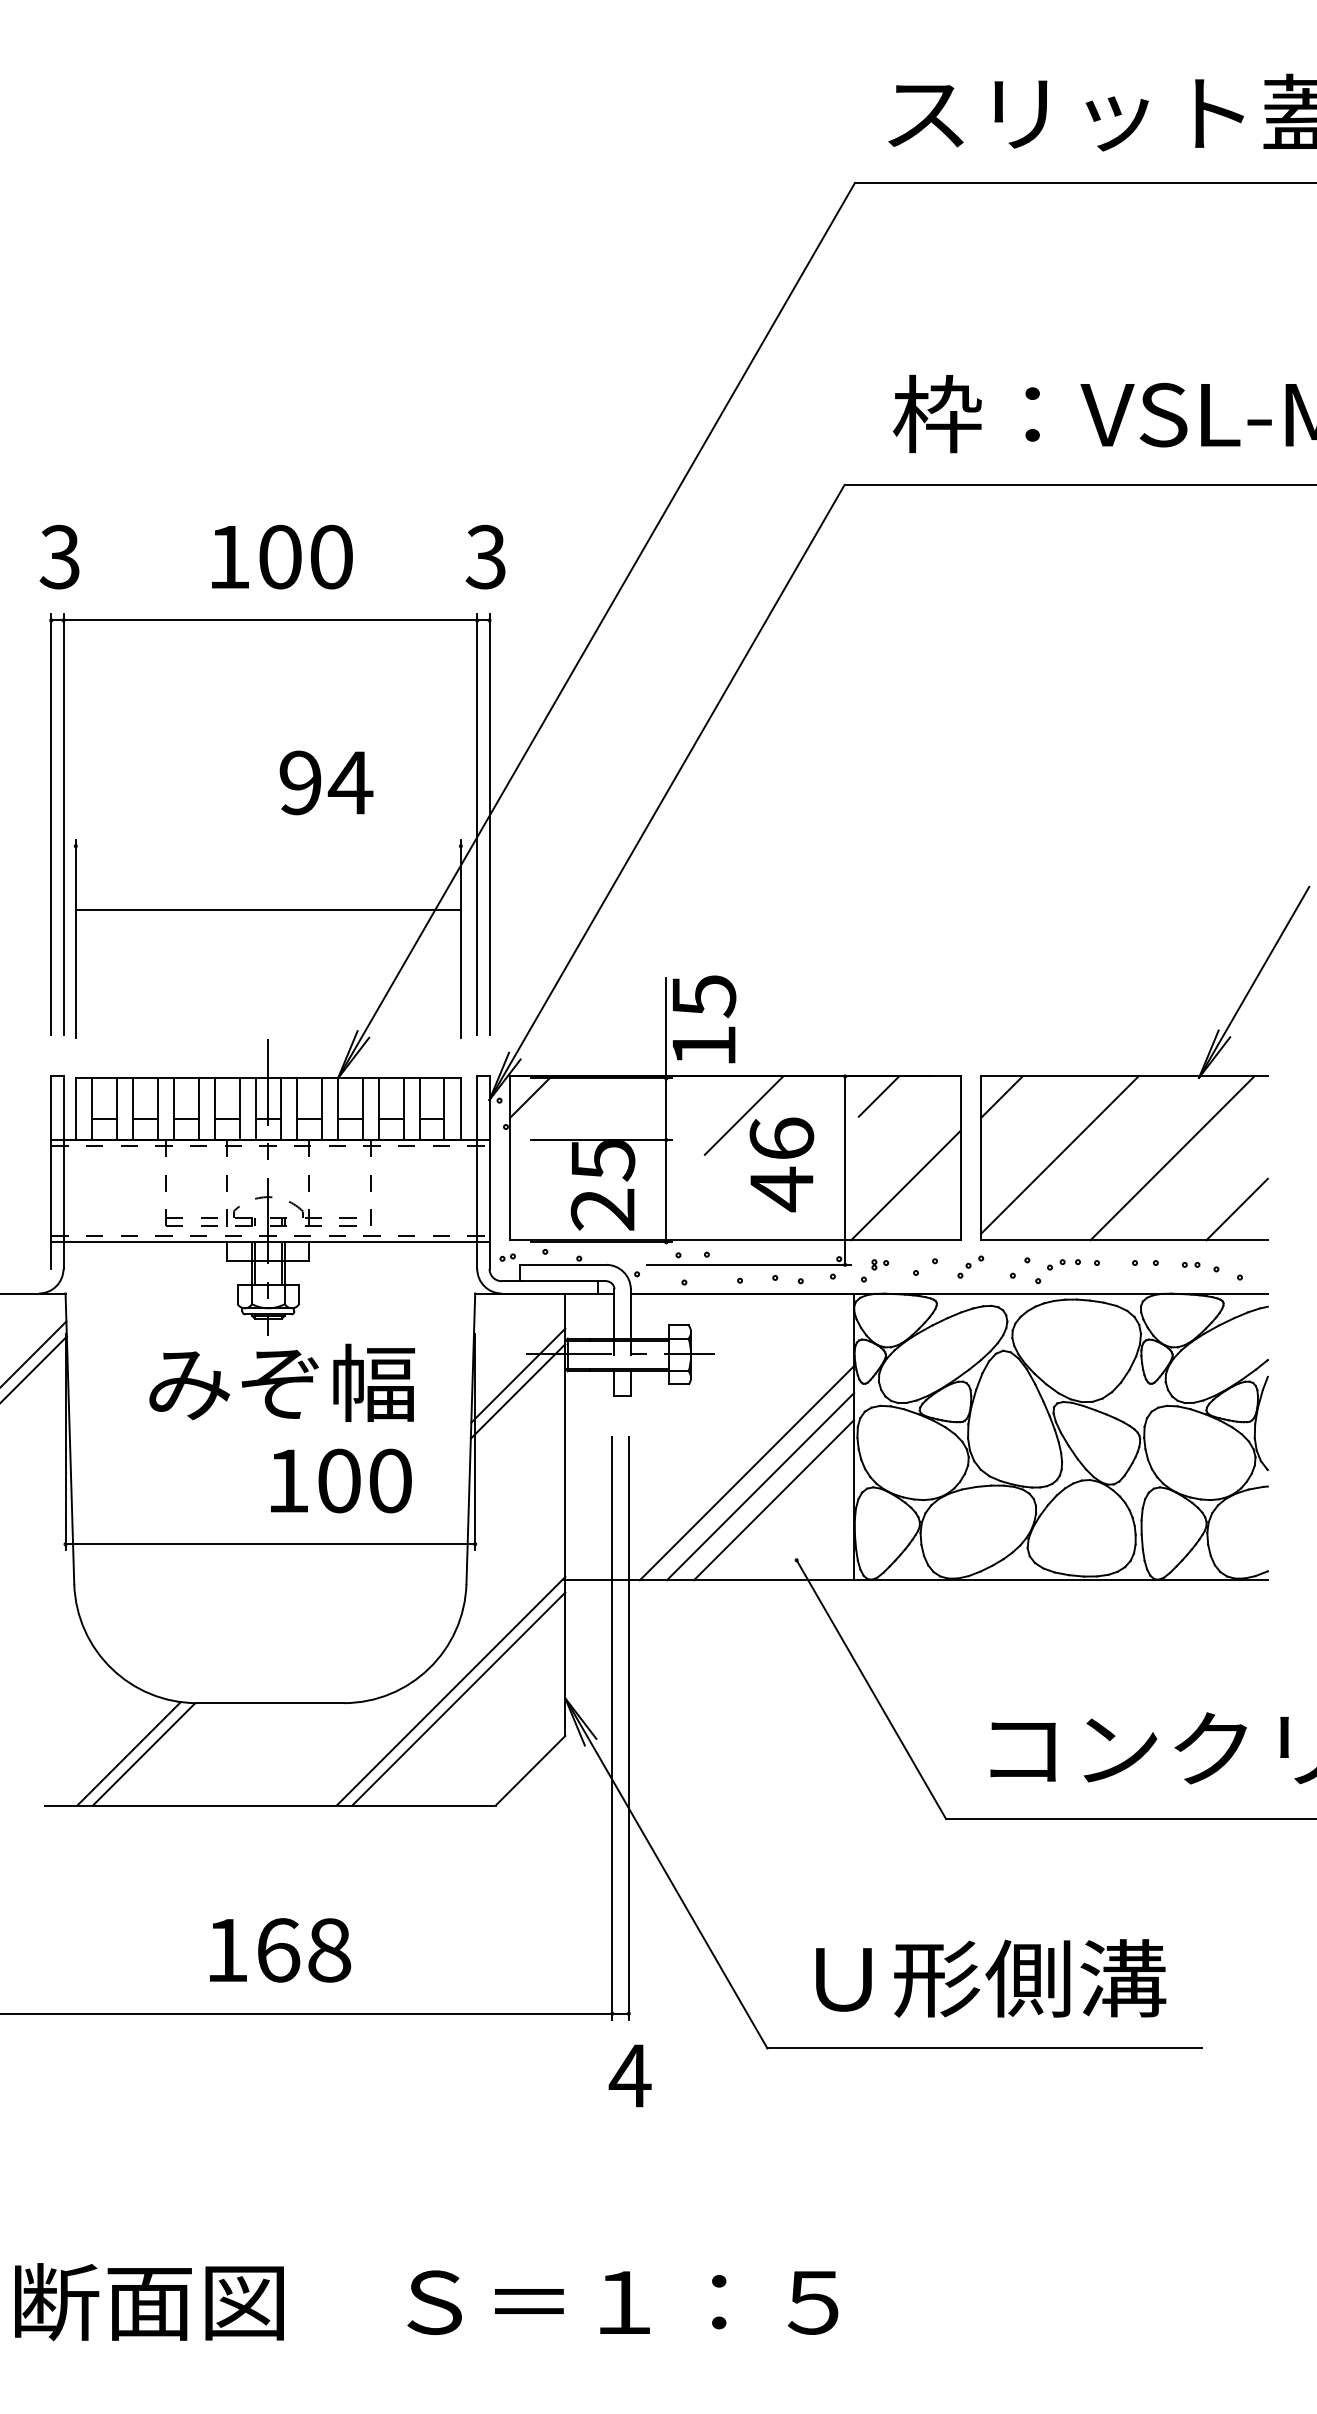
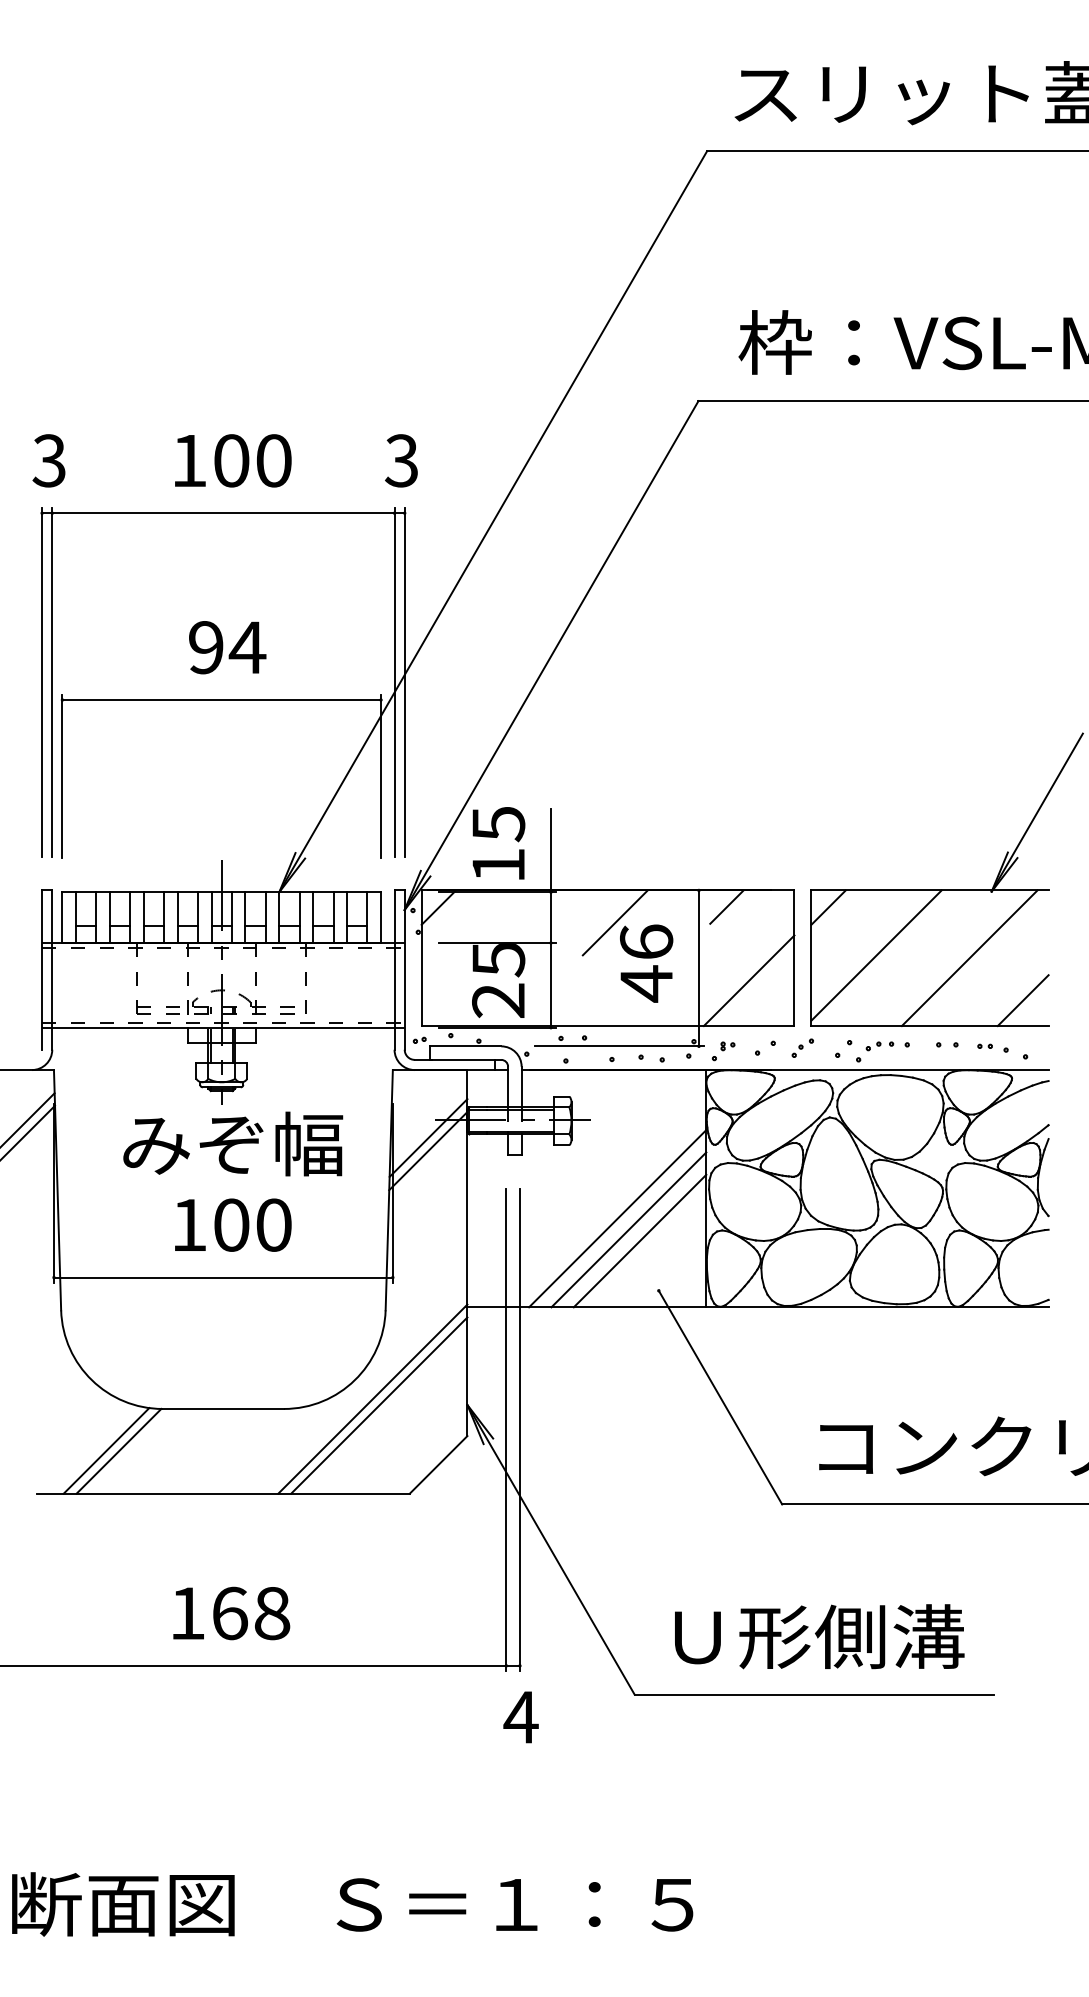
text: (326, 782) -> (227, 647), moved
line: (267, 910) -> (221, 700), moved
text: (704, 1019) -> (498, 843), moved
text: (341, 1480) -> (233, 1224), moved

